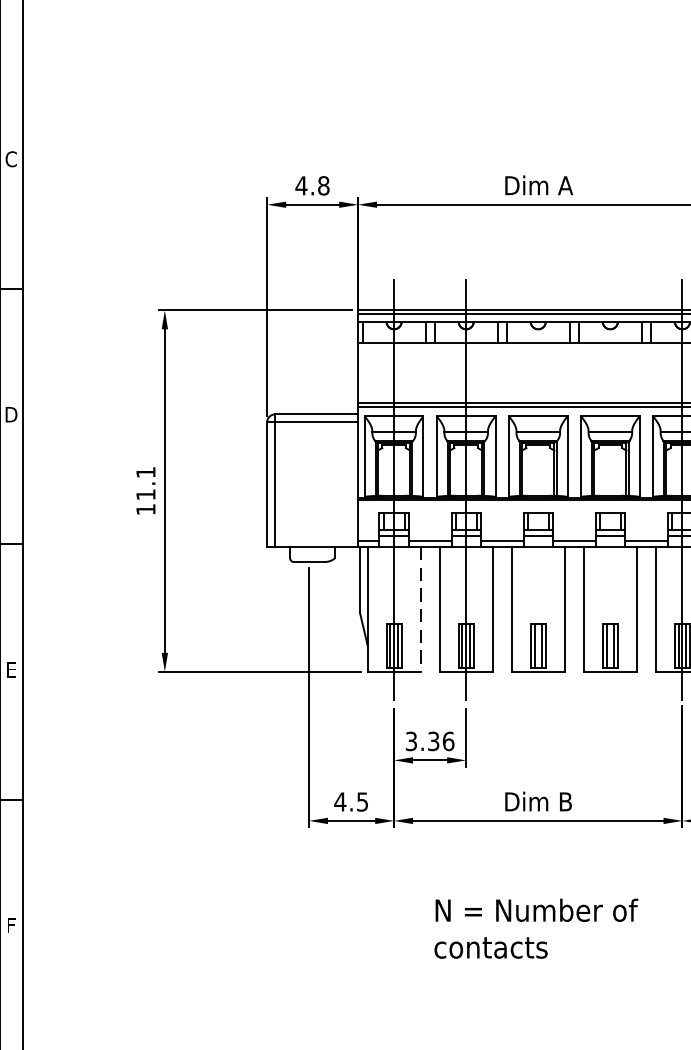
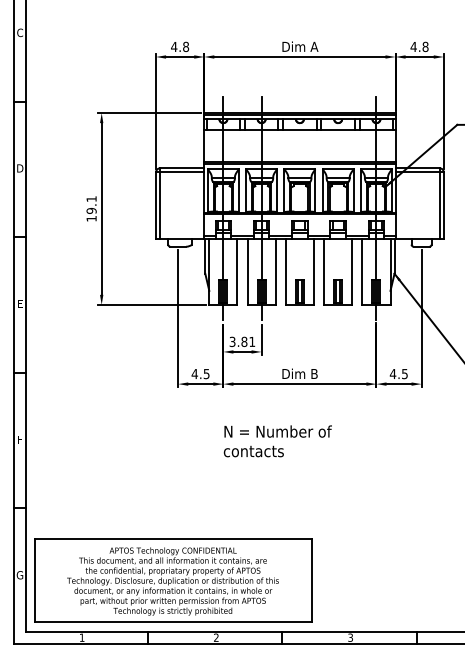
text: (145, 493) -> (91, 210), 11.1 -> 19.1
line: (420, 610) -> (237, 272), dashed -> solid
text: (441, 740) -> (248, 341), 3.36 -> 3.81
text: (535, 929) -> (277, 441), moved

